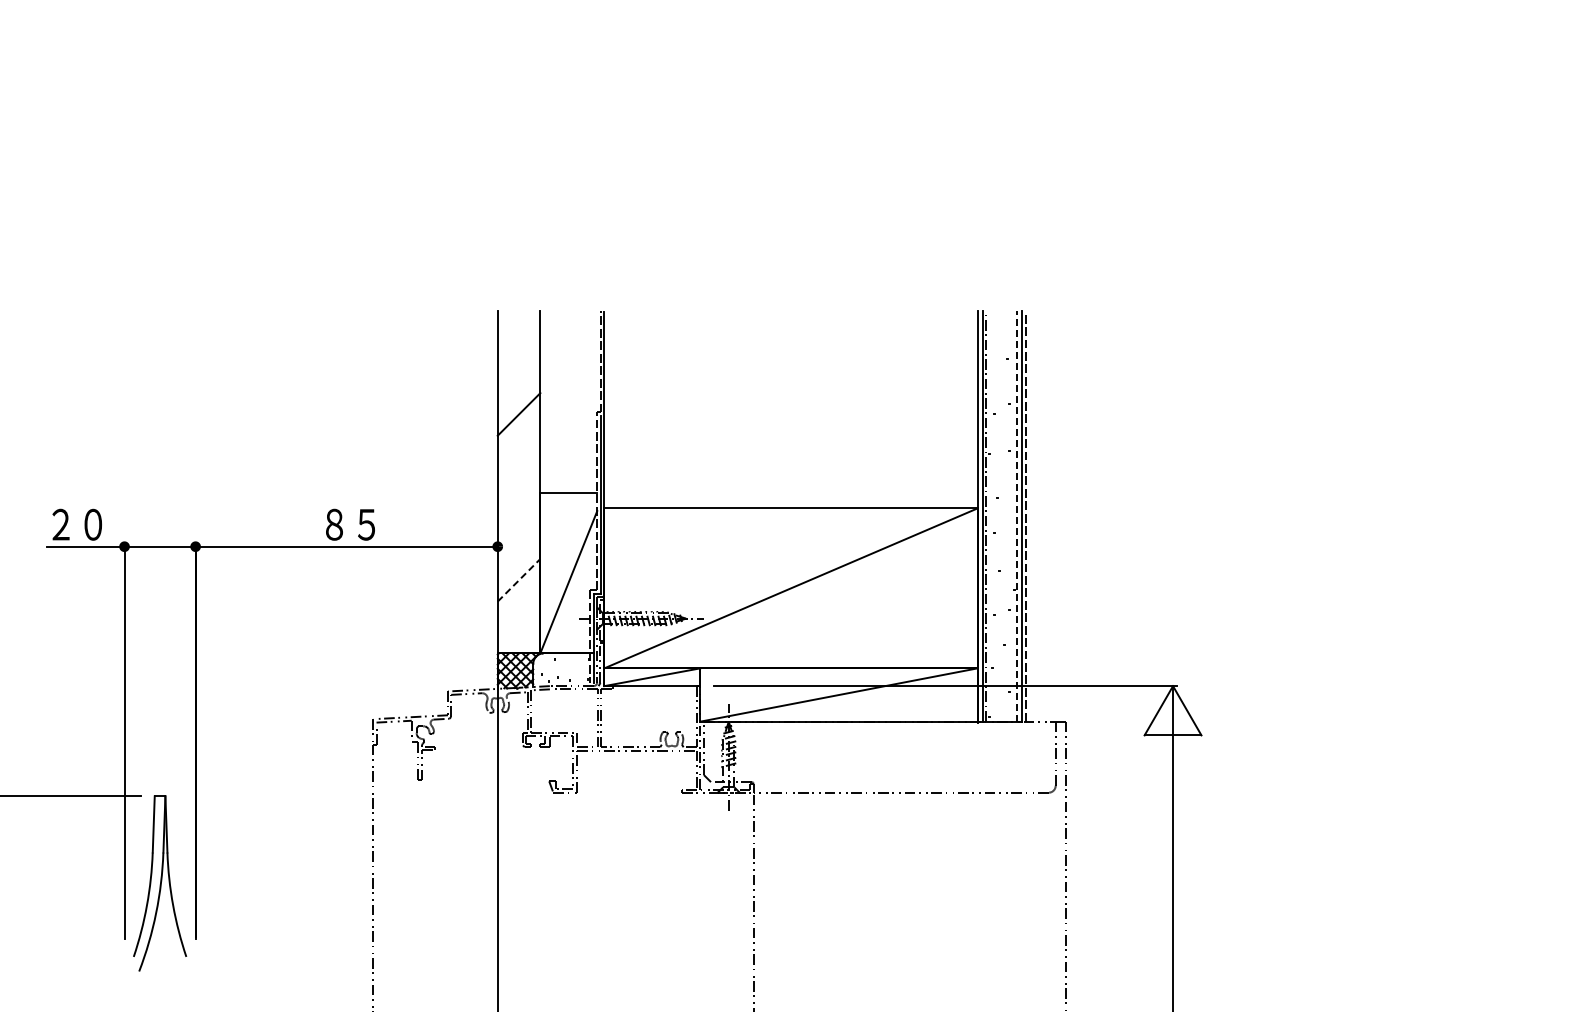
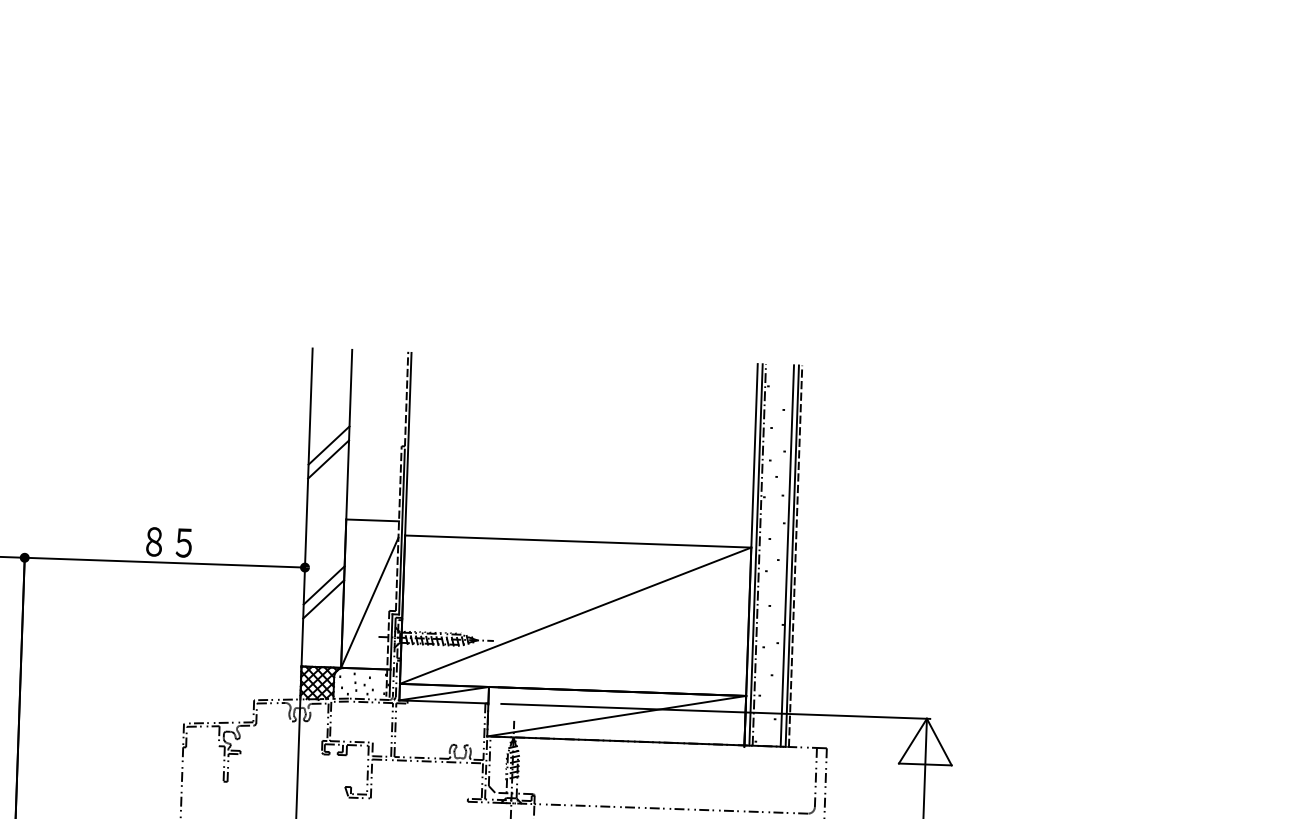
line: (518, 429) -> (328, 459), added
line: (1016, 516) -> (787, 556), dashed -> solid
line: (518, 564) -> (323, 584), added
line: (519, 579) -> (324, 598), dashed -> solid

